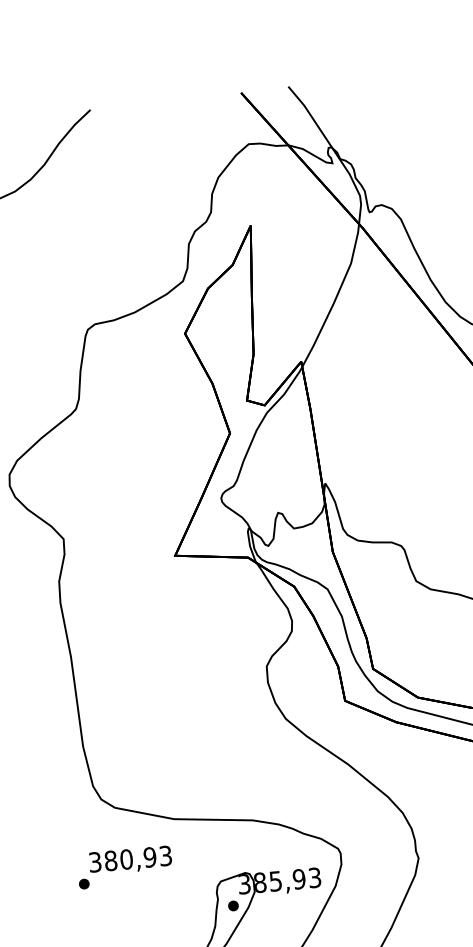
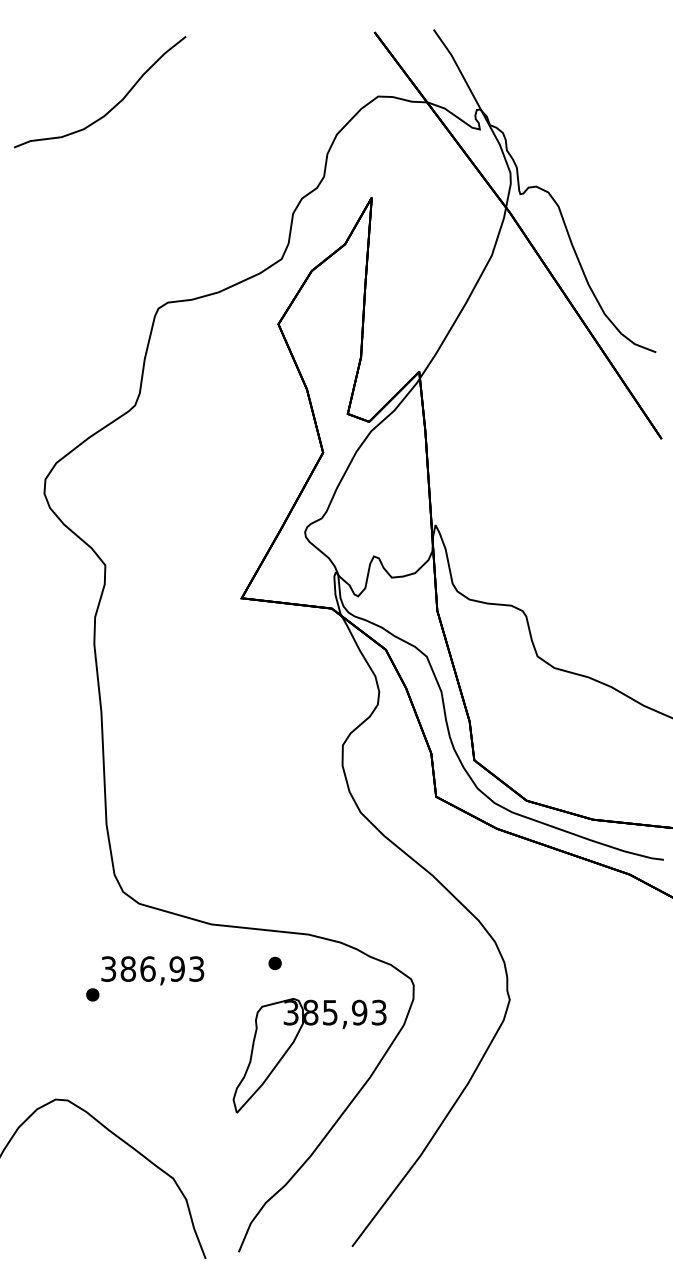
text: (126, 859) -> (147, 968), 380,93 -> 386,93
part: (232, 906) -> (274, 963), moved

